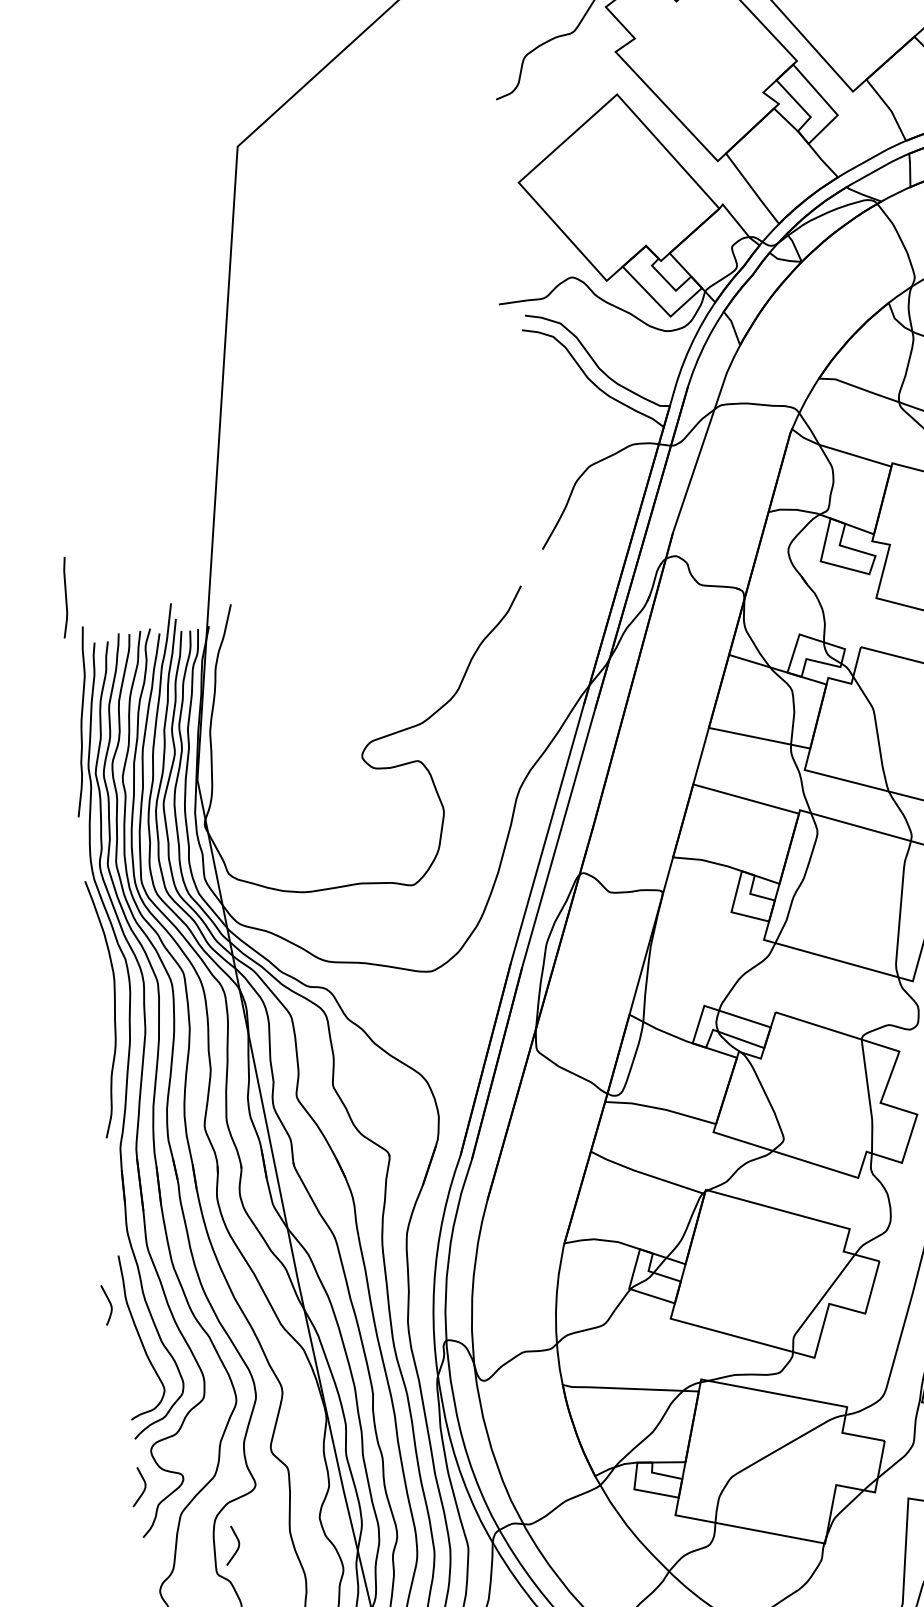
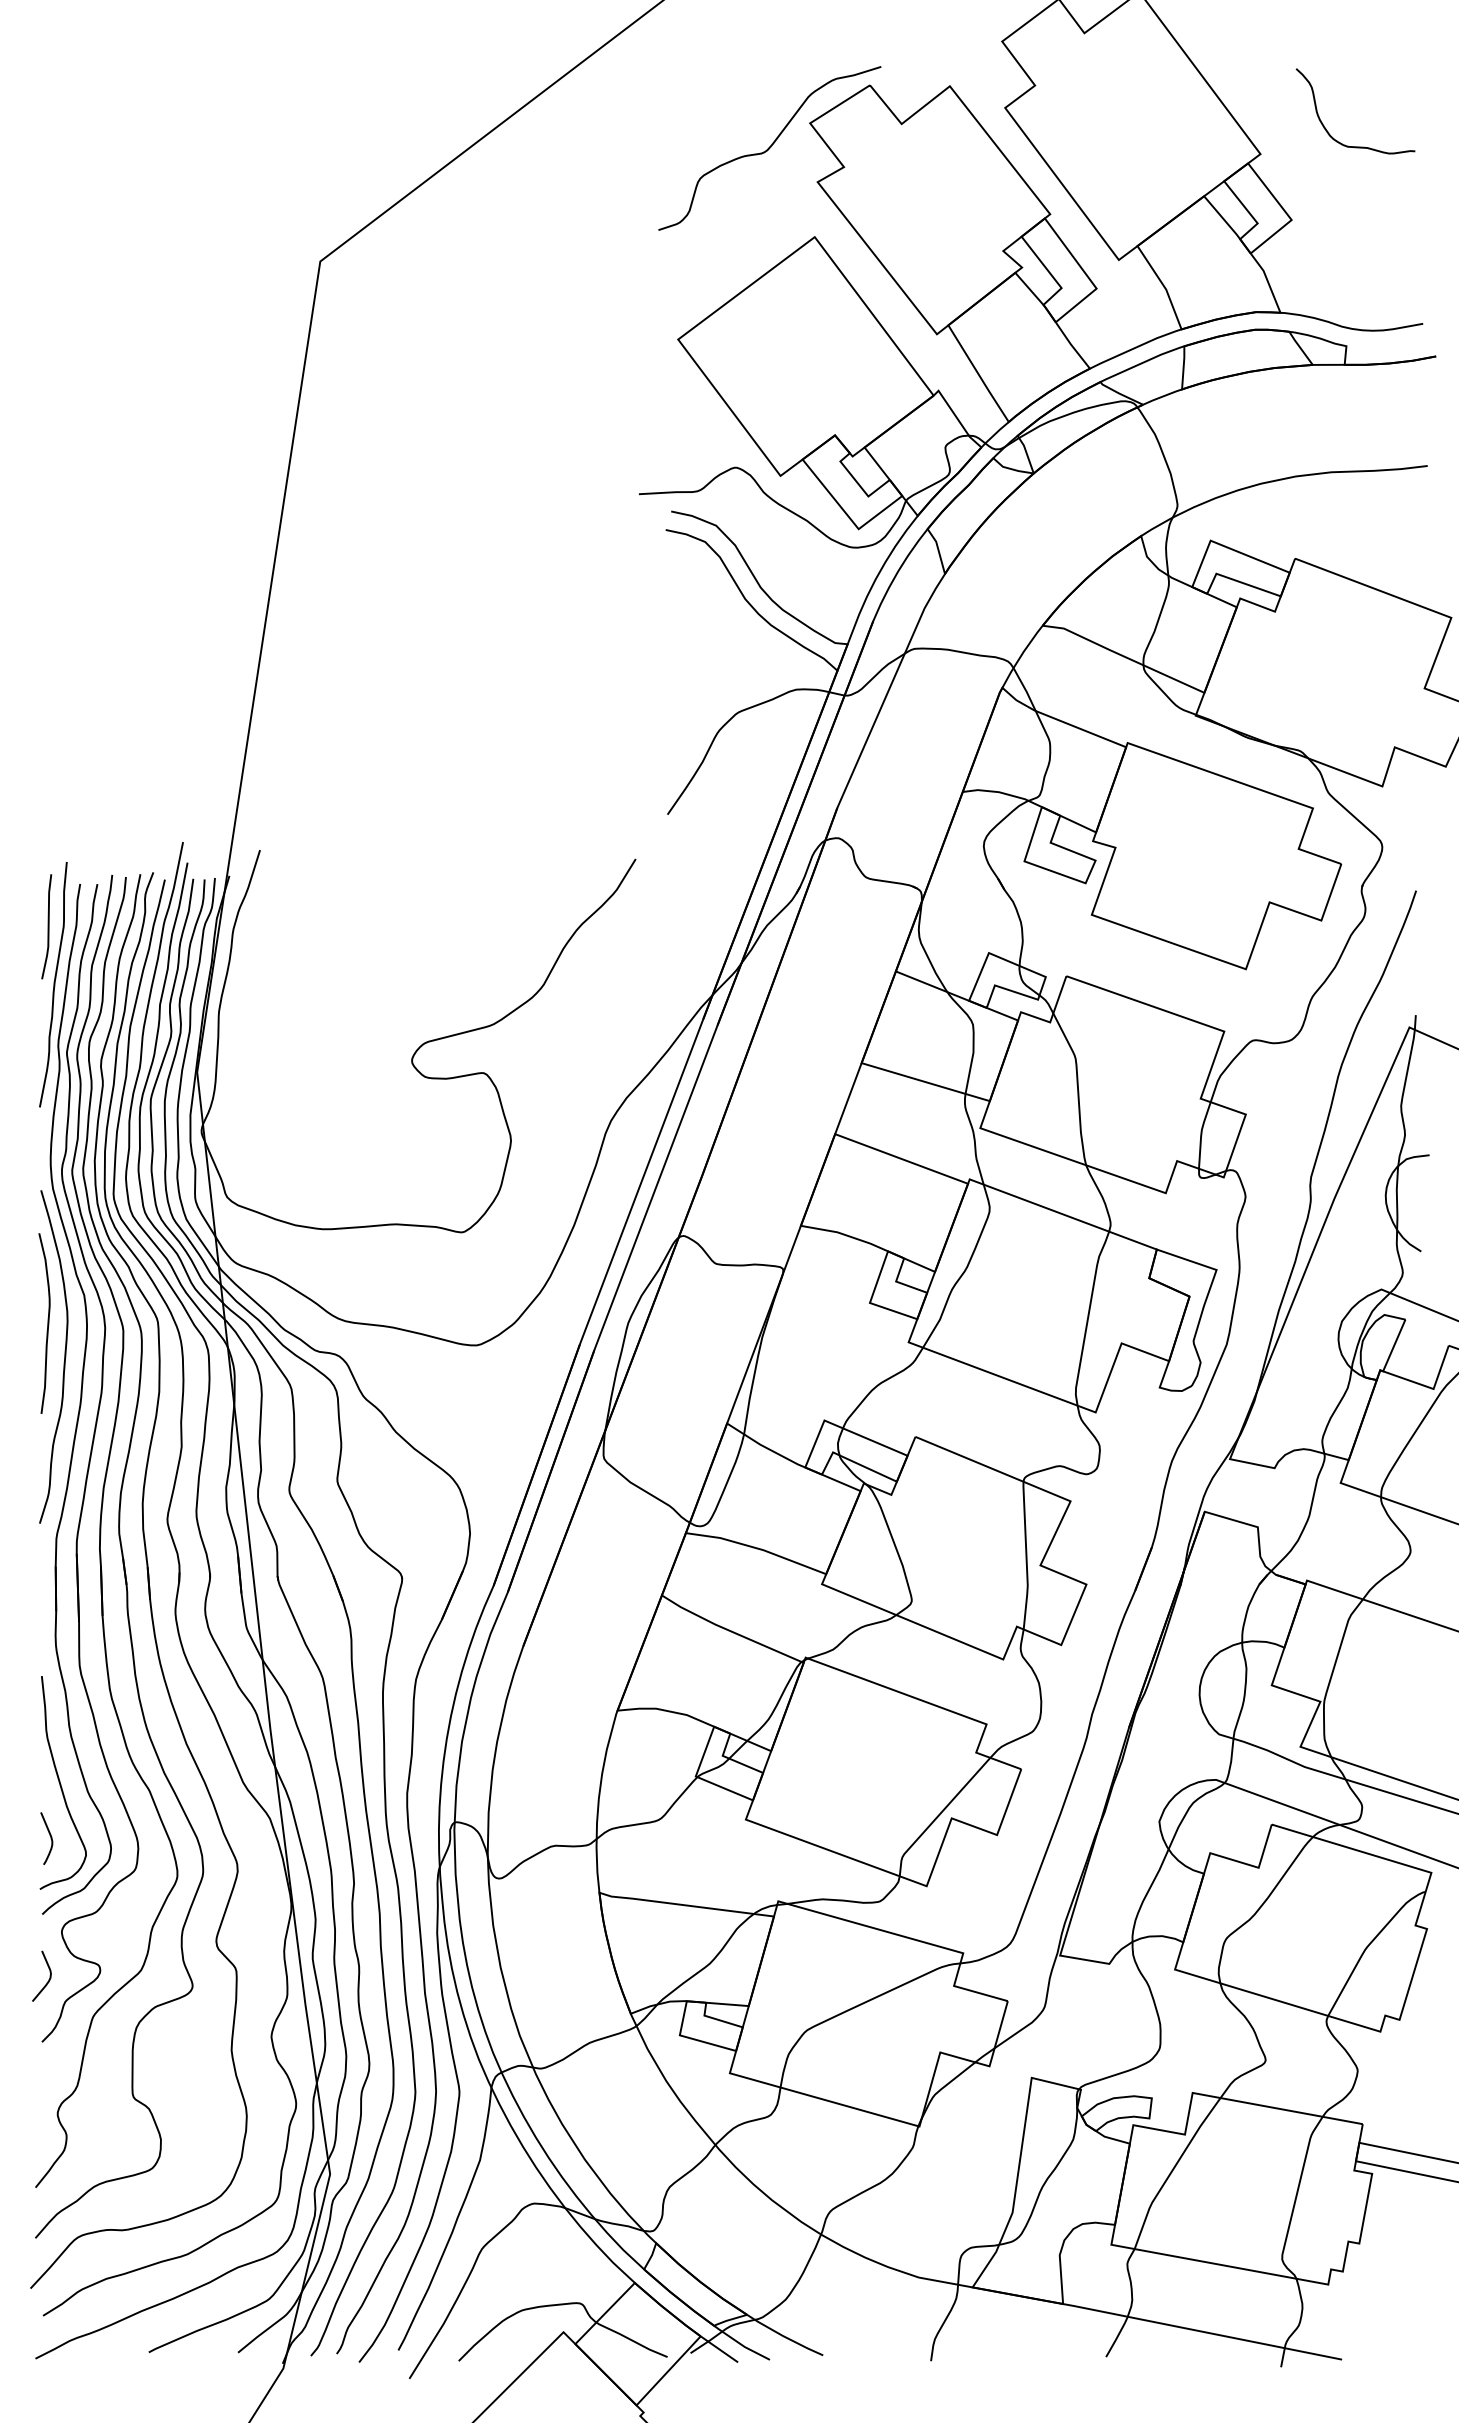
line: (65, 597) -> (47, 926), moved
curve: (99, 983) -> (47, 1323), added
curve: (110, 1304) -> (50, 1838), moved
curve: (238, 1544) -> (163, 2061), removed

